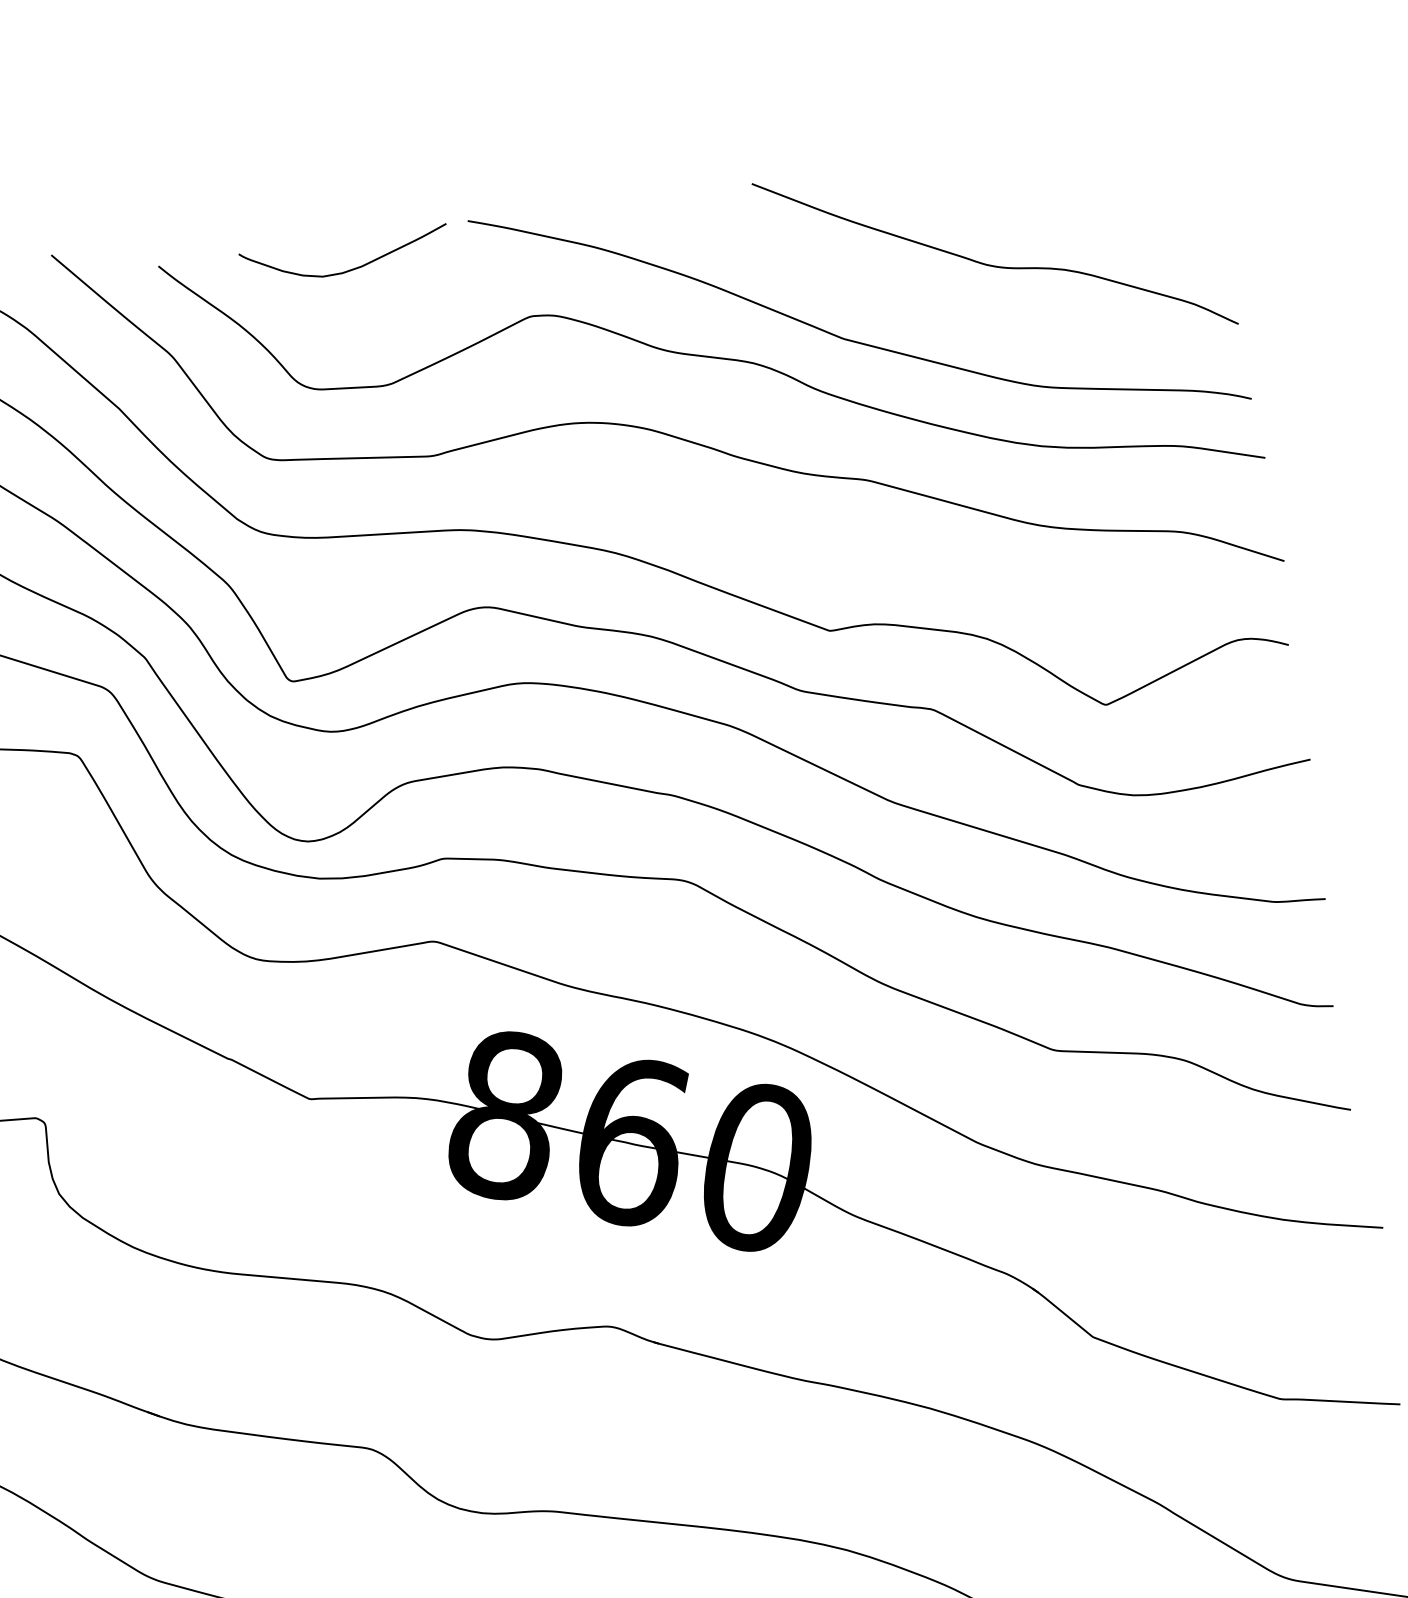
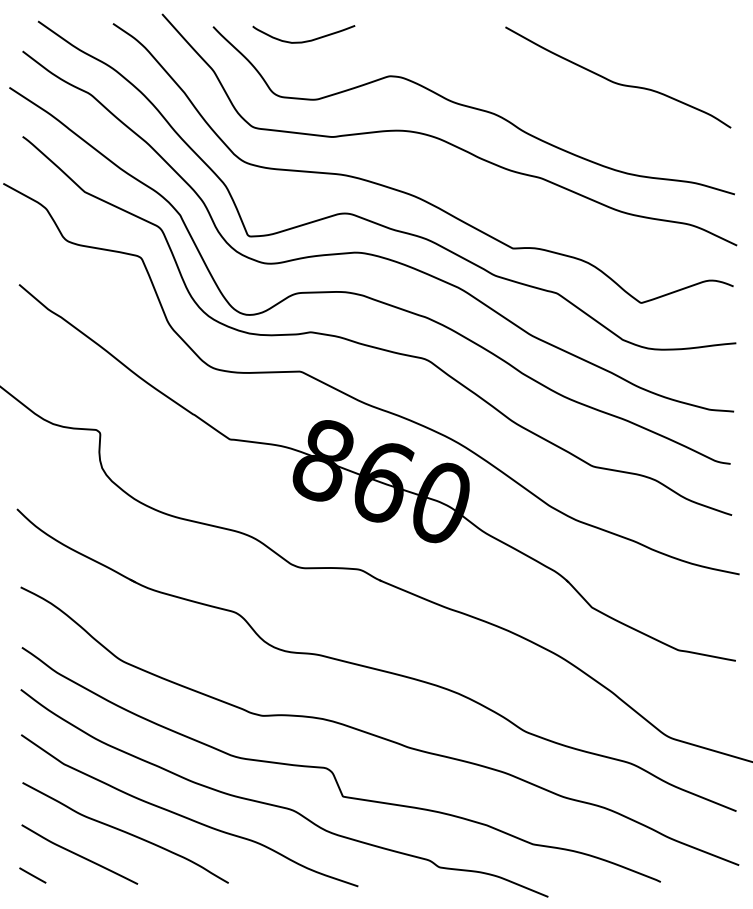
curve: (850, 338) -> (542, 108), removed

